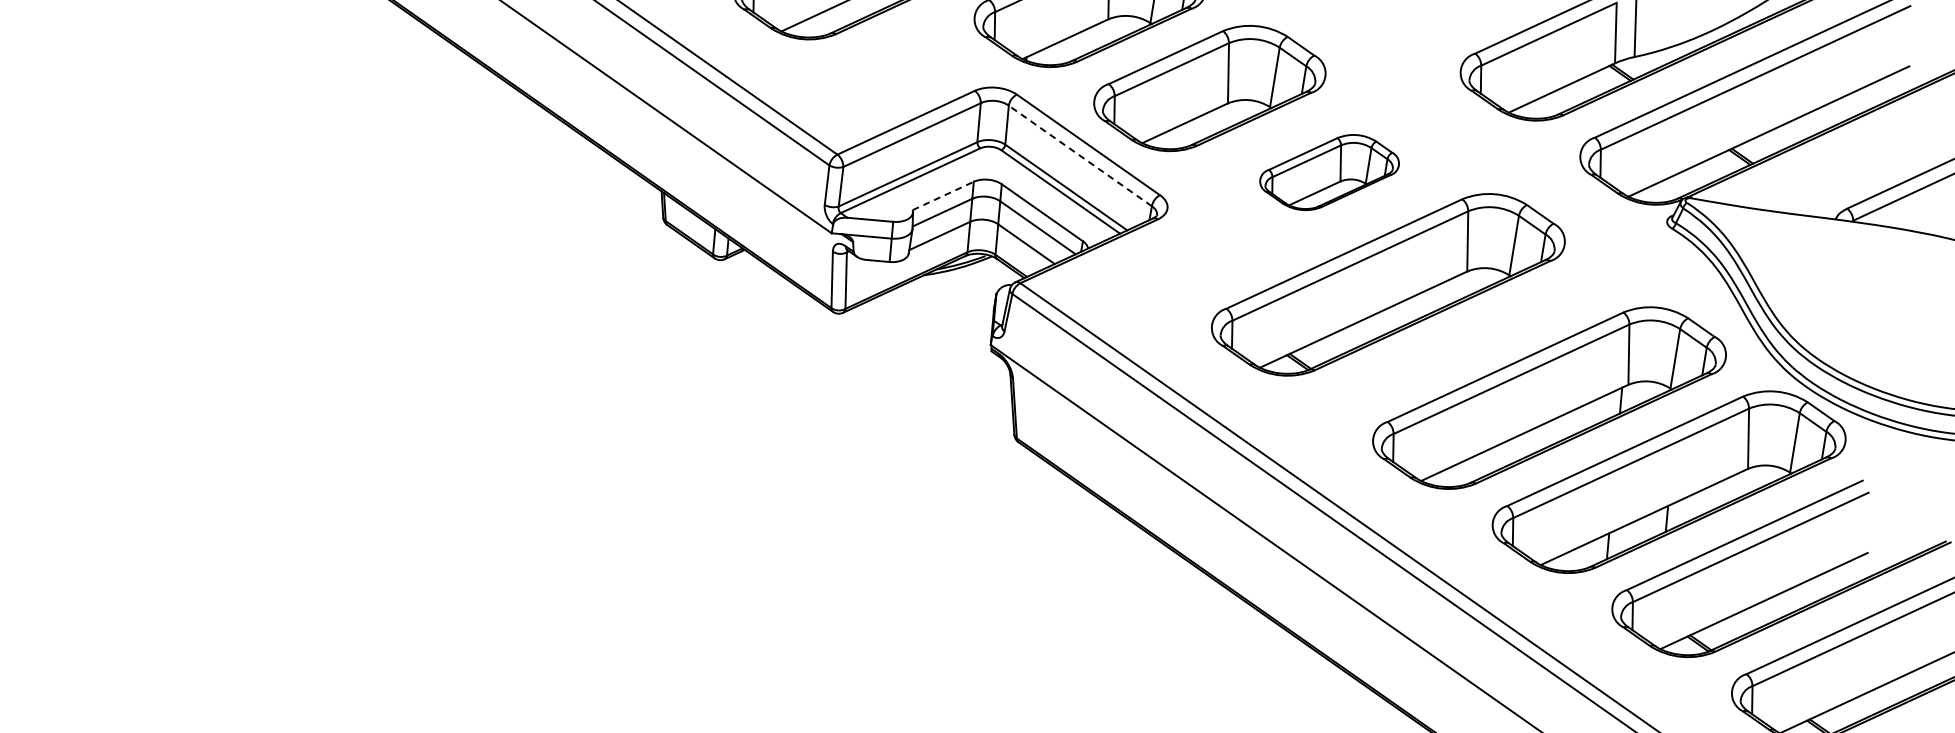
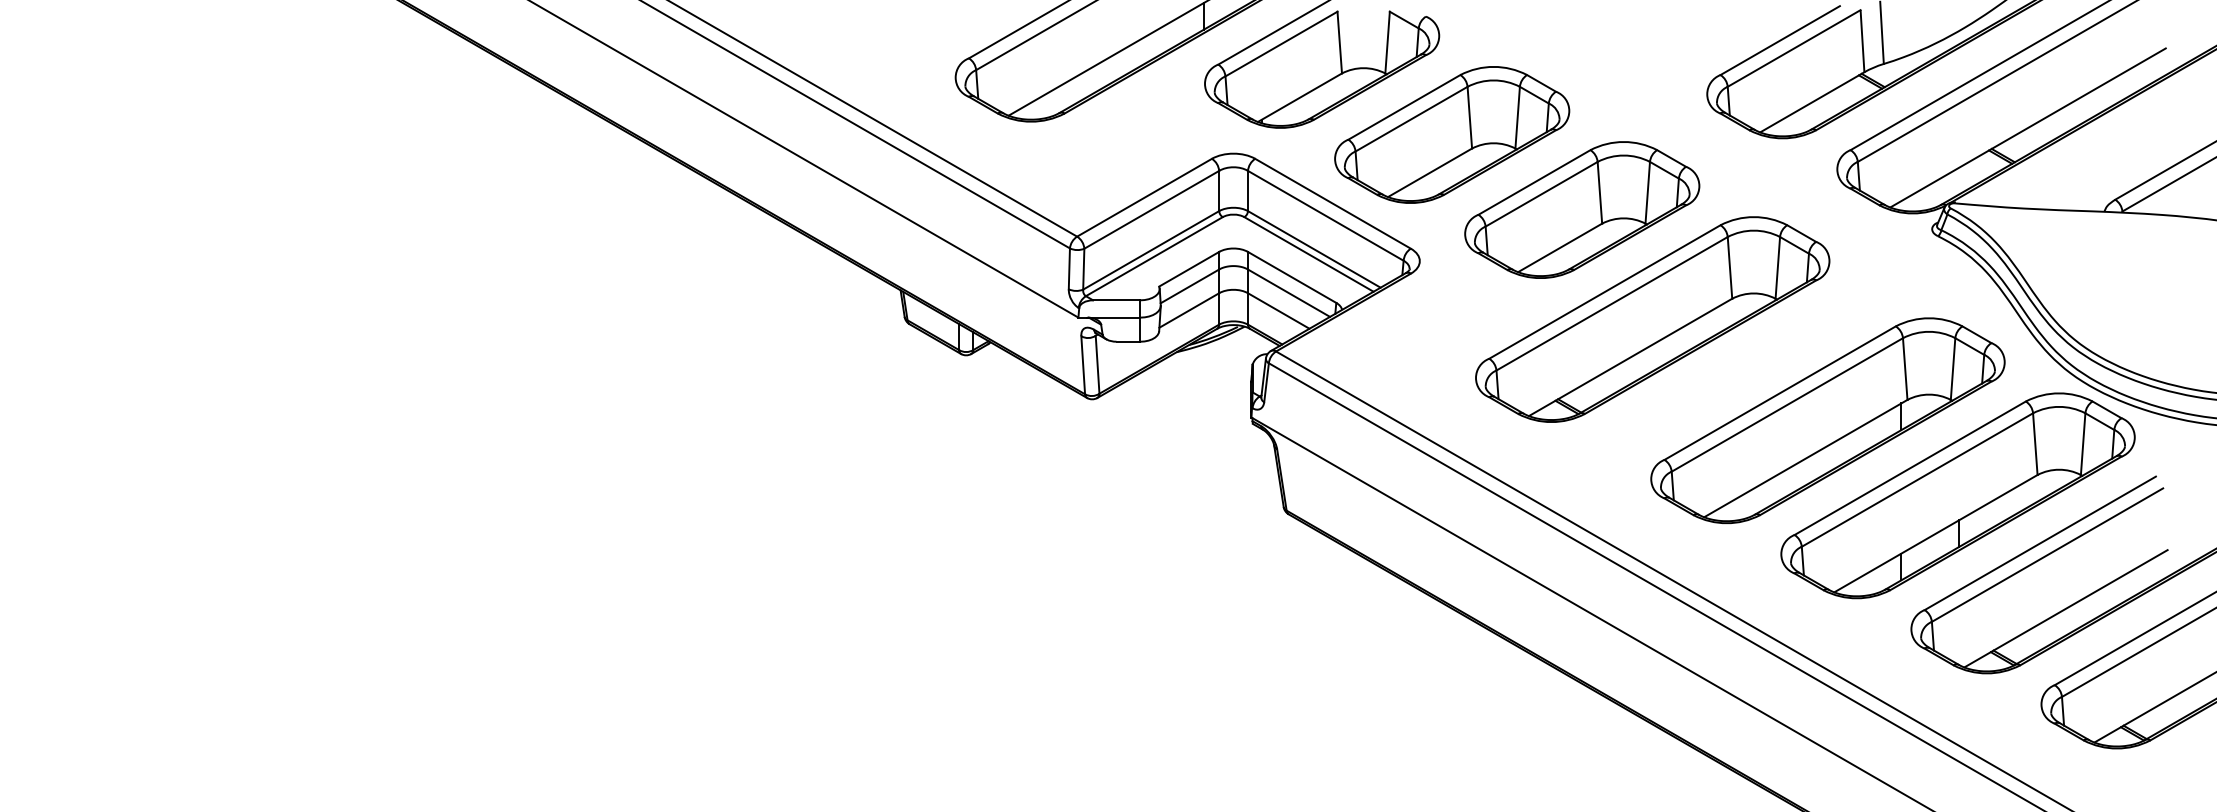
line: (1080, 155) -> (1325, 215), dashed -> solid
part: (1329, 172) -> (1582, 209), size x1.67
line: (943, 196) -> (1189, 269), dashed -> solid

